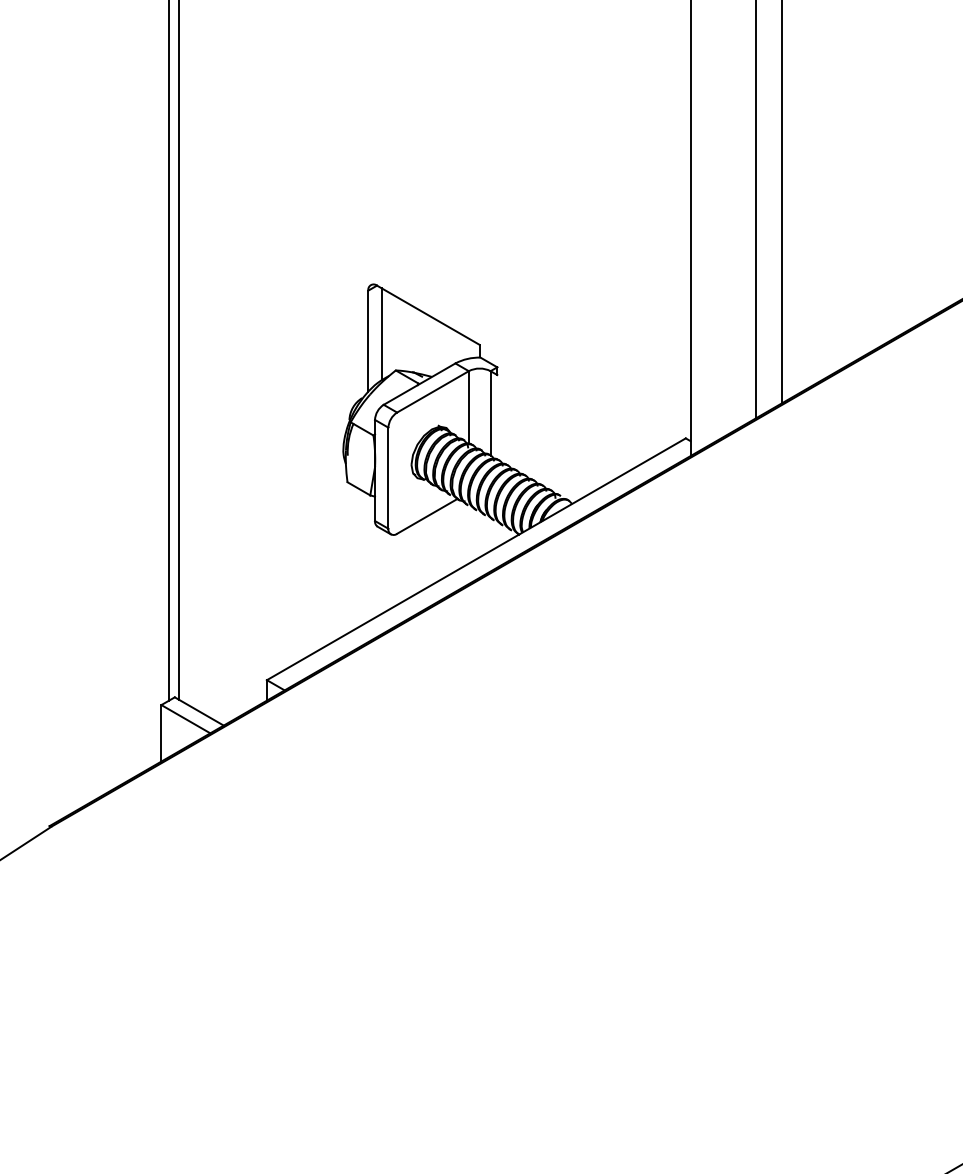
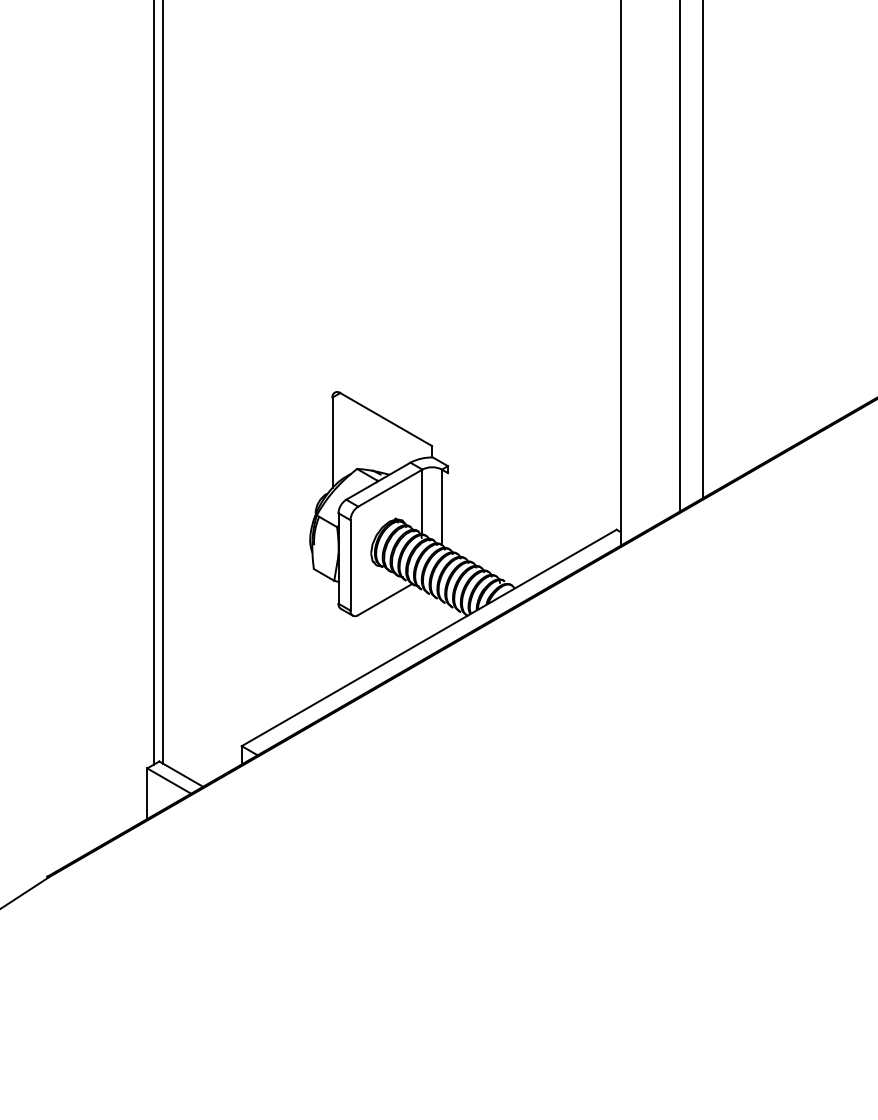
line: (381, 334) -> (344, 436), removed

